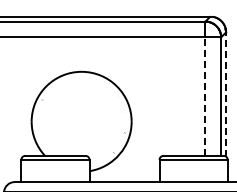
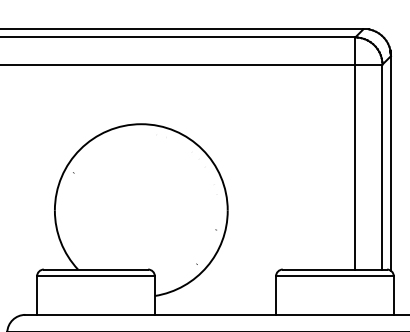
line: (226, 94) -> (391, 163), dashed -> solid
line: (205, 96) -> (355, 166), dashed -> solid

